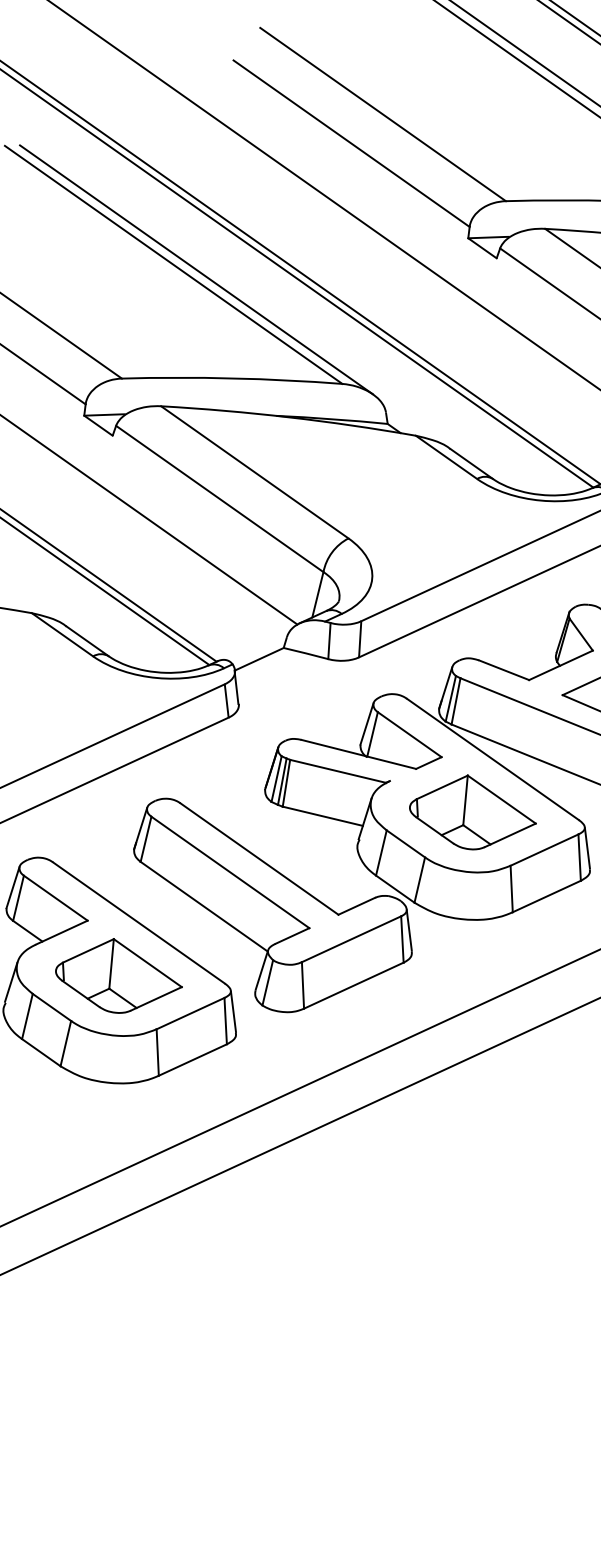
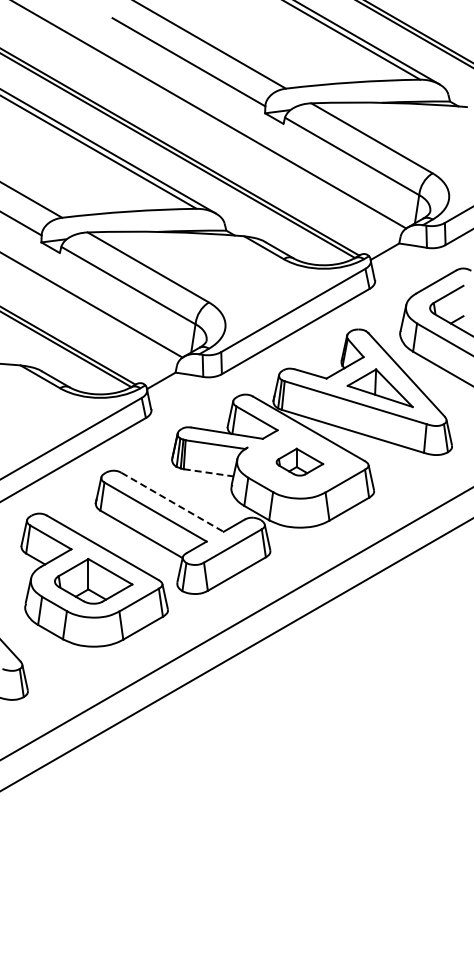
part: (472, 811) -> (299, 461), size x0.6
line: (324, 815) -> (209, 472), solid -> dashed
line: (259, 859) -> (172, 502), solid -> dashed

